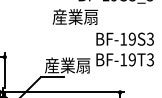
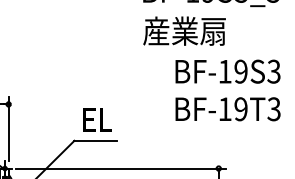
text: (74, 16) -> (183, 30), moved
text: (67, 65) -> (122, 119), 産業扇 -> EL

